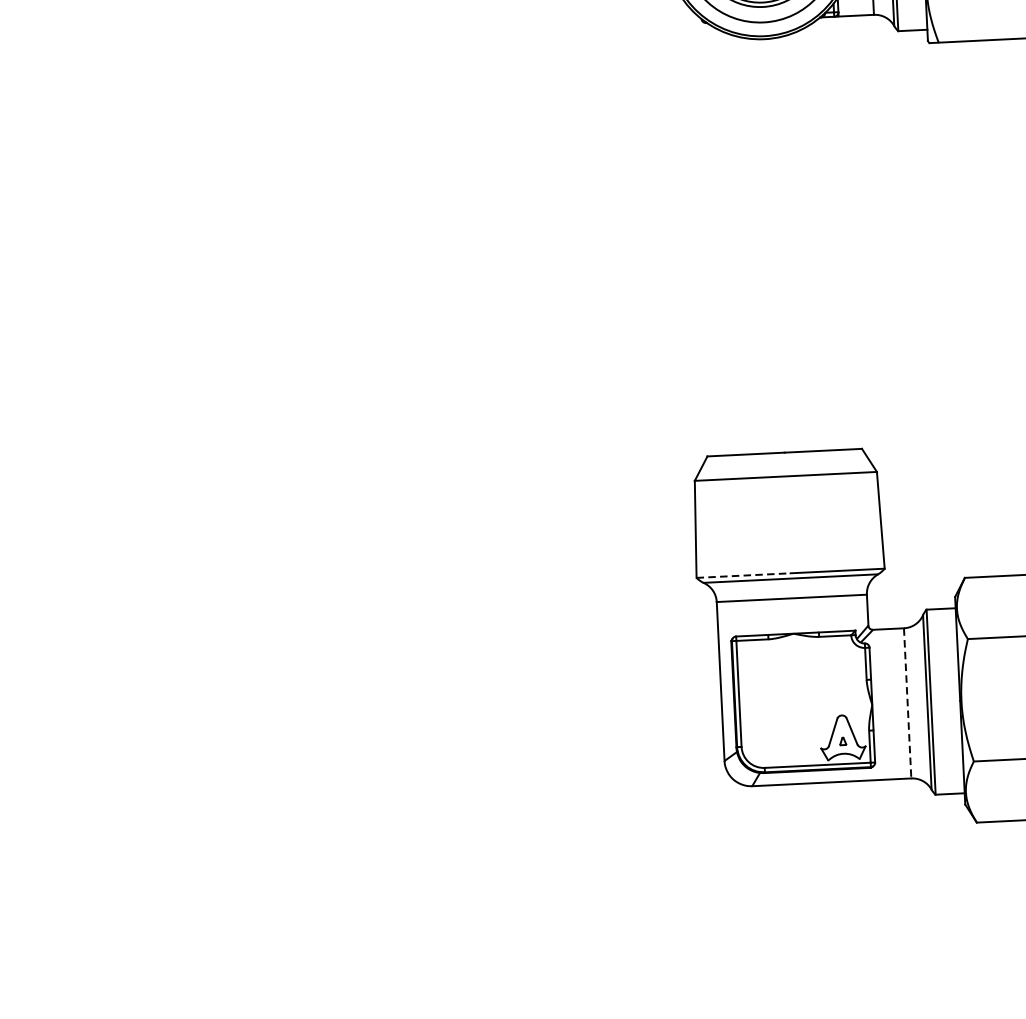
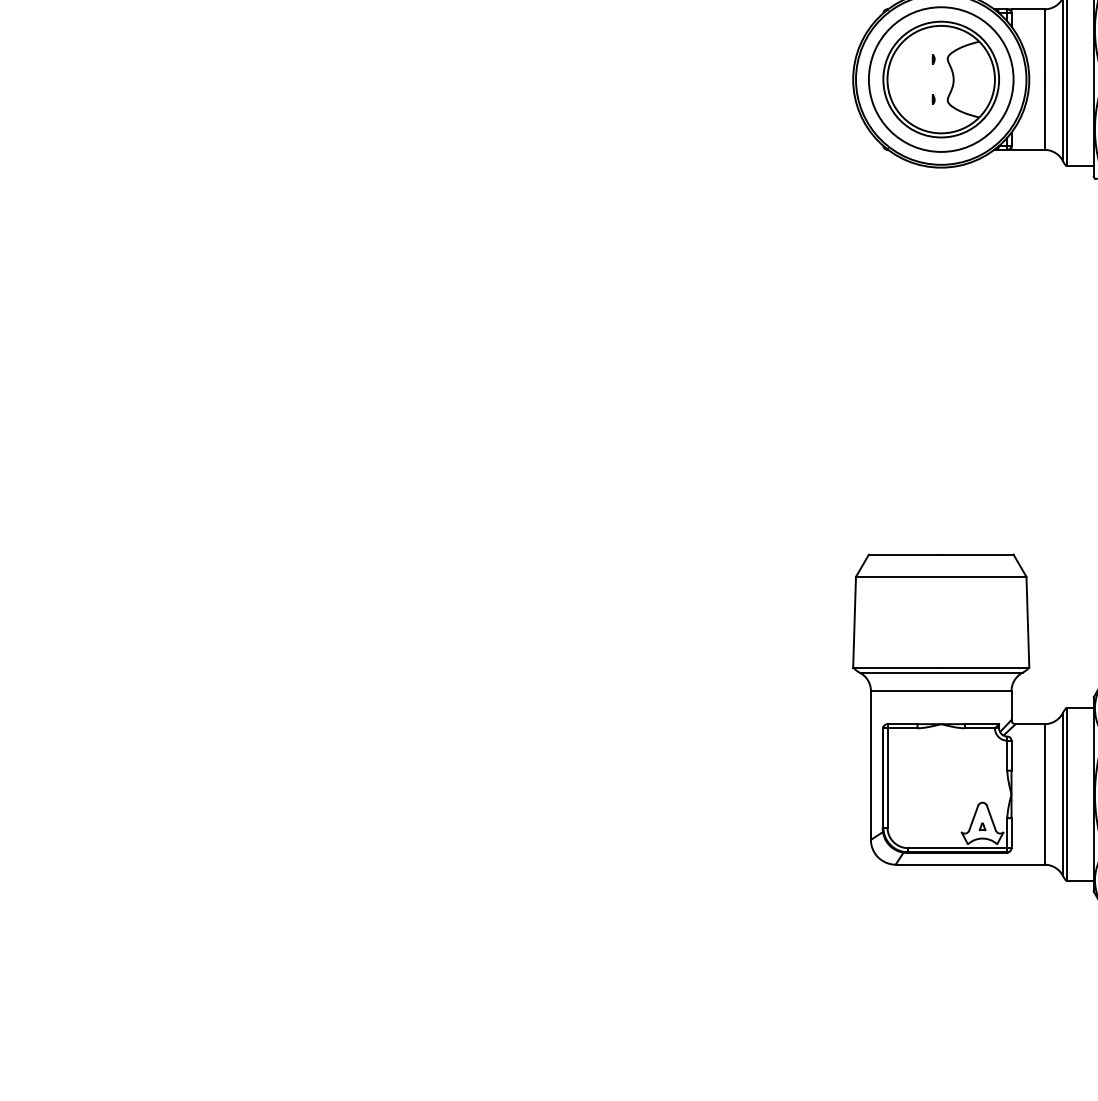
line: (743, 575) -> (897, 667), dashed -> solid
line: (907, 703) -> (1044, 794), dashed -> solid

